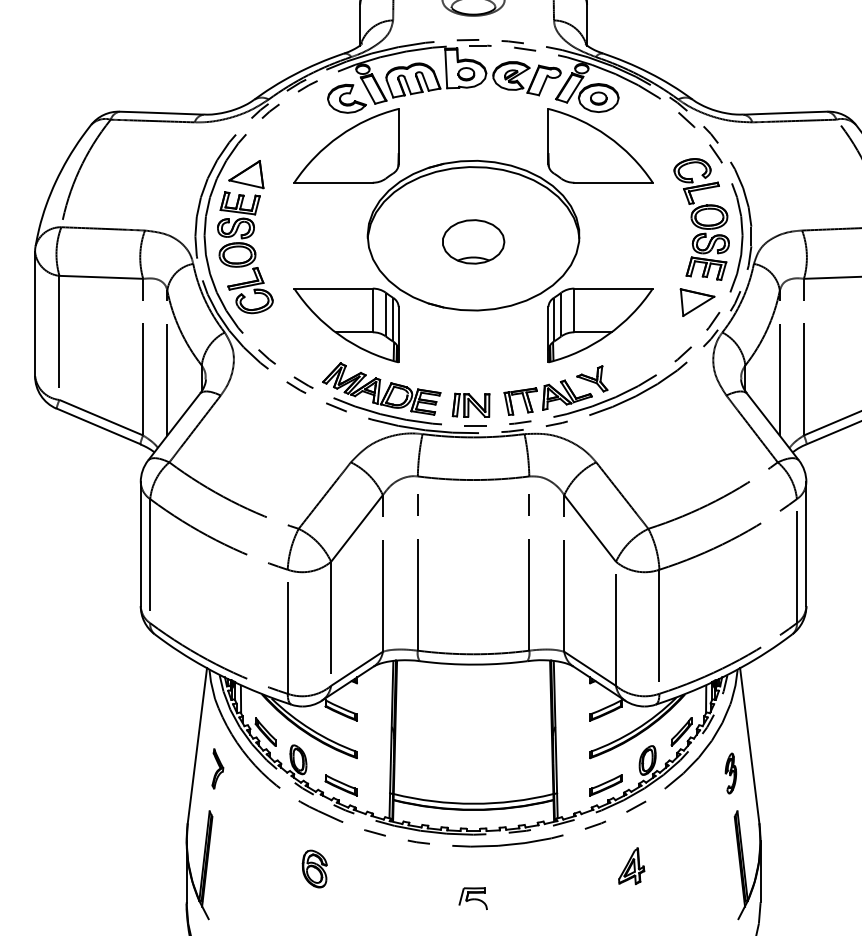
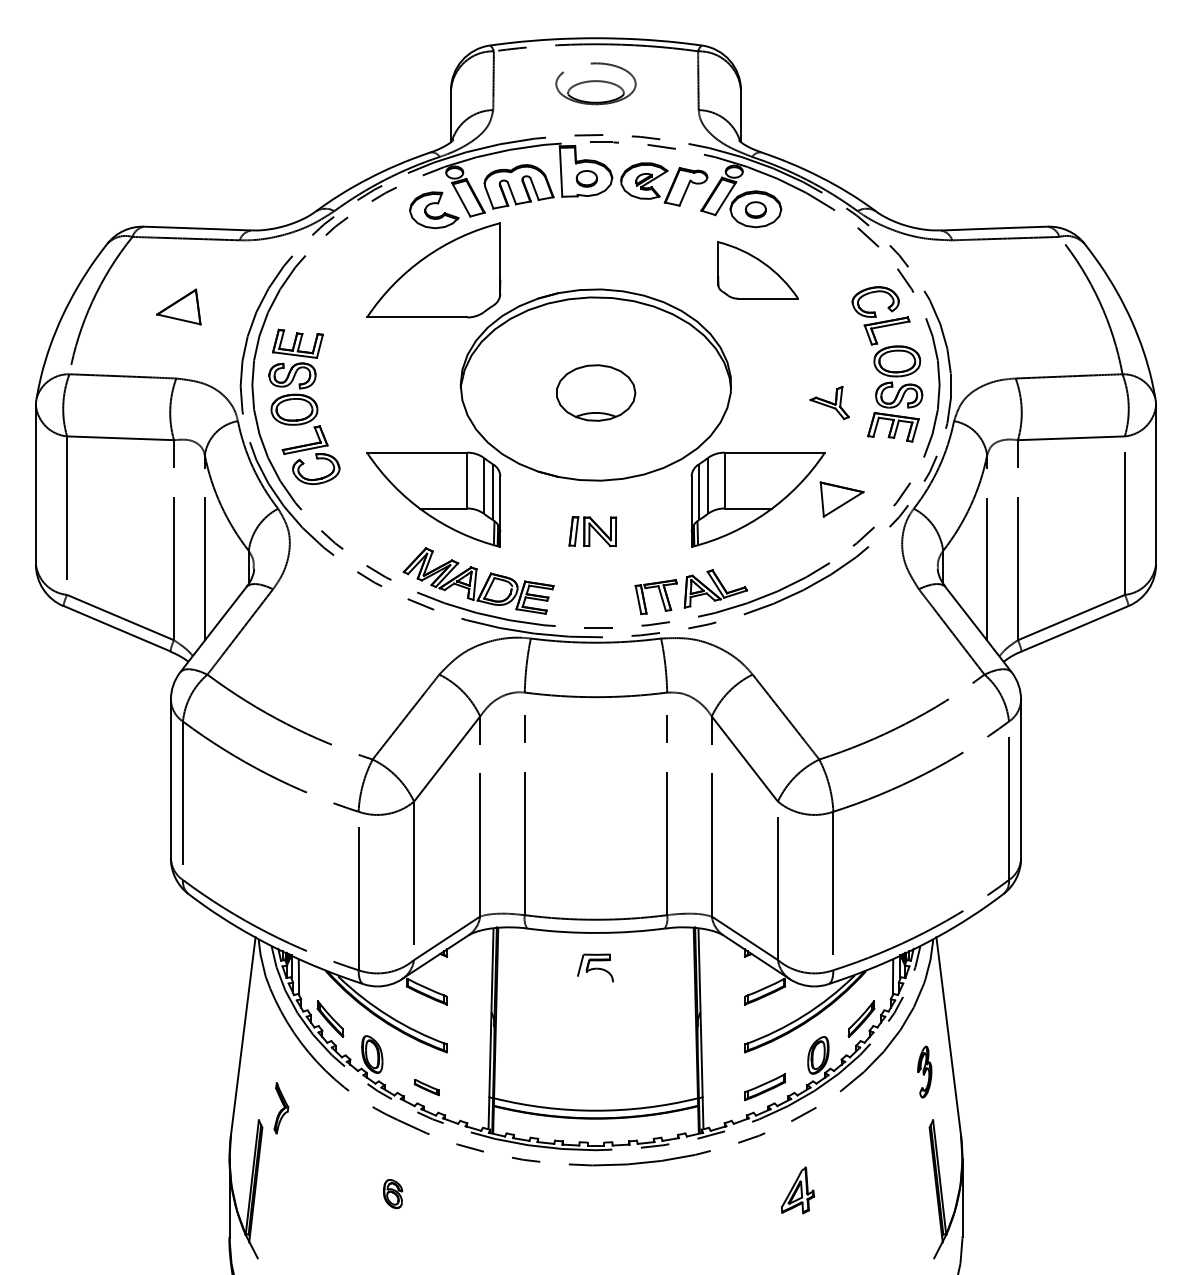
part: (600, 145) -> (757, 270), size x0.6
part: (246, 174) -> (178, 306), moved
part: (697, 302) -> (841, 499), moved
part: (592, 378) -> (829, 402), moved
part: (470, 405) -> (592, 531), moved
part: (217, 769) -> (281, 1108), moved
part: (340, 785) -> (426, 1087), size x0.6
part: (314, 868) -> (392, 1193), size x0.6
part: (473, 898) -> (595, 967), moved

